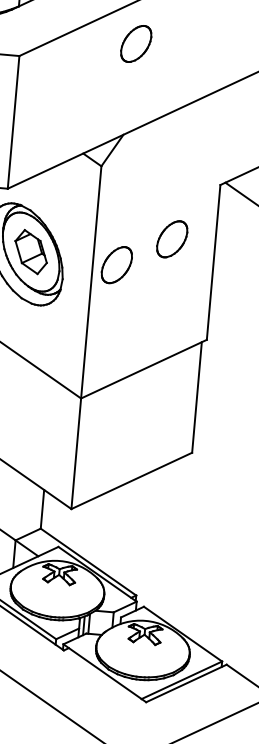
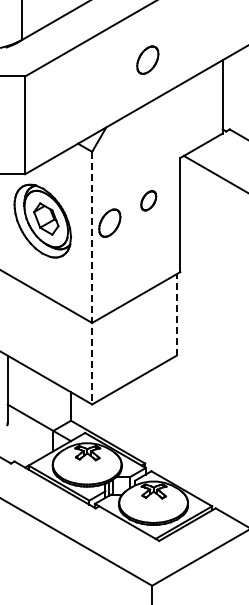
part: (135, 42) -> (147, 59), moved
part: (172, 238) -> (148, 200), size x0.7
line: (86, 338) -> (92, 278), solid -> dashed
line: (196, 396) -> (176, 314), solid -> dashed

